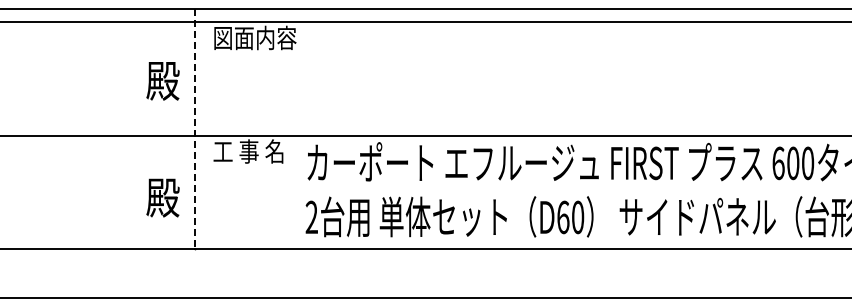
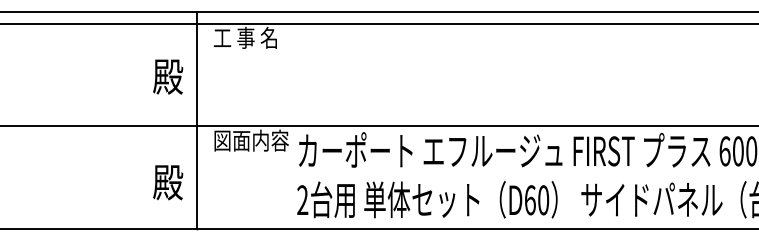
text: (254, 37) -> (250, 37), 図面内容 -> 工 事 名
line: (195, 129) -> (197, 120), dashed -> solid
text: (254, 151) -> (250, 140), 工 事 名 -> 図面内容

